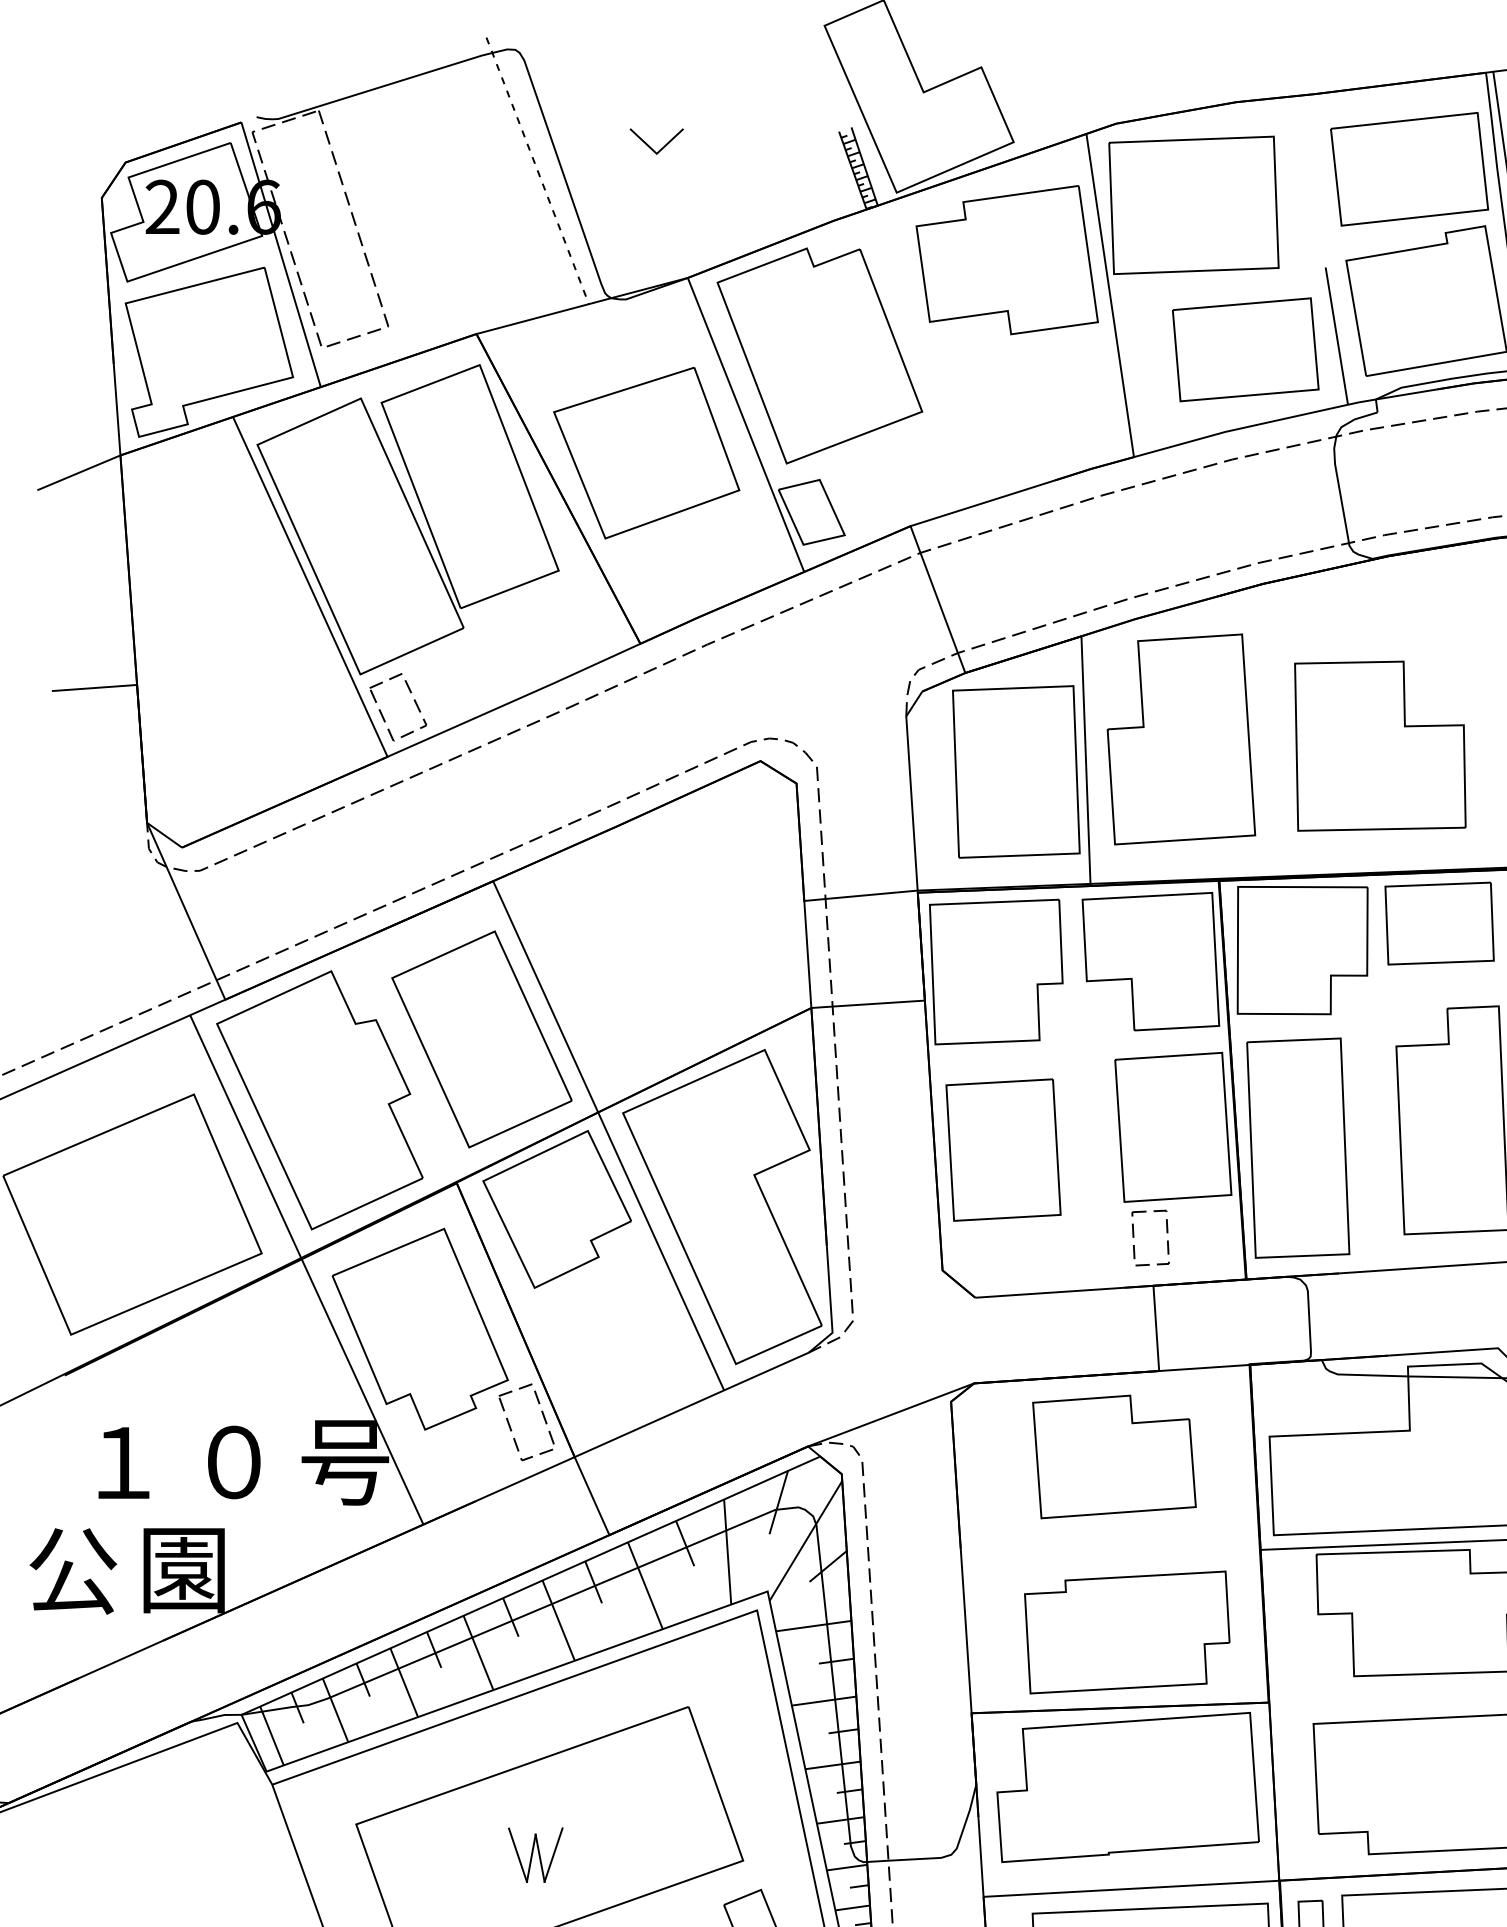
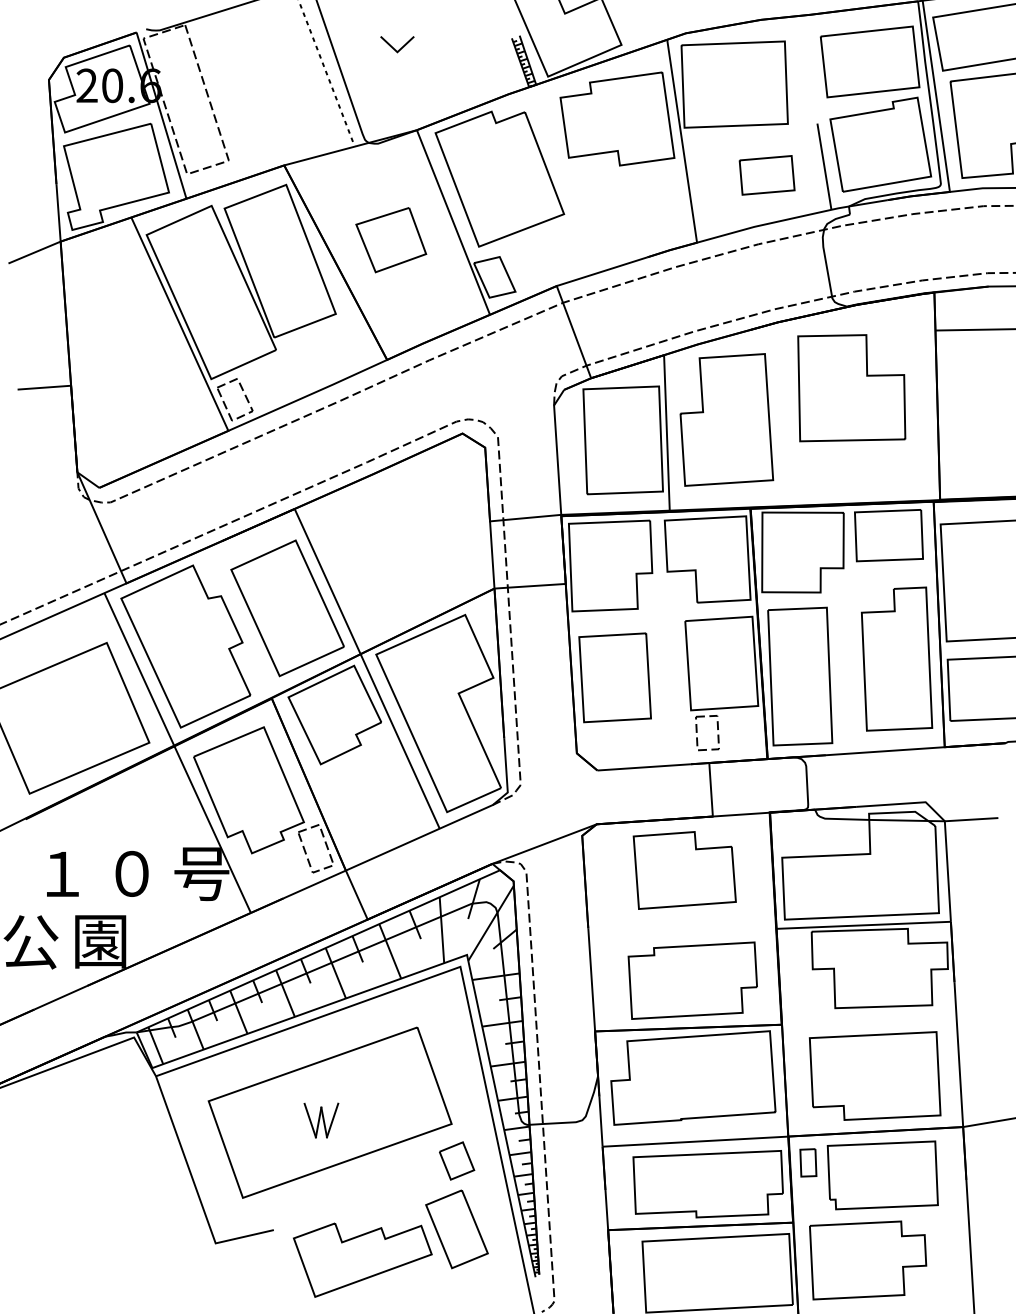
part: (1244, 350) -> (766, 175), size x0.6
part: (647, 452) -> (391, 239), size x0.6
part: (1379, 746) -> (851, 388), moved

